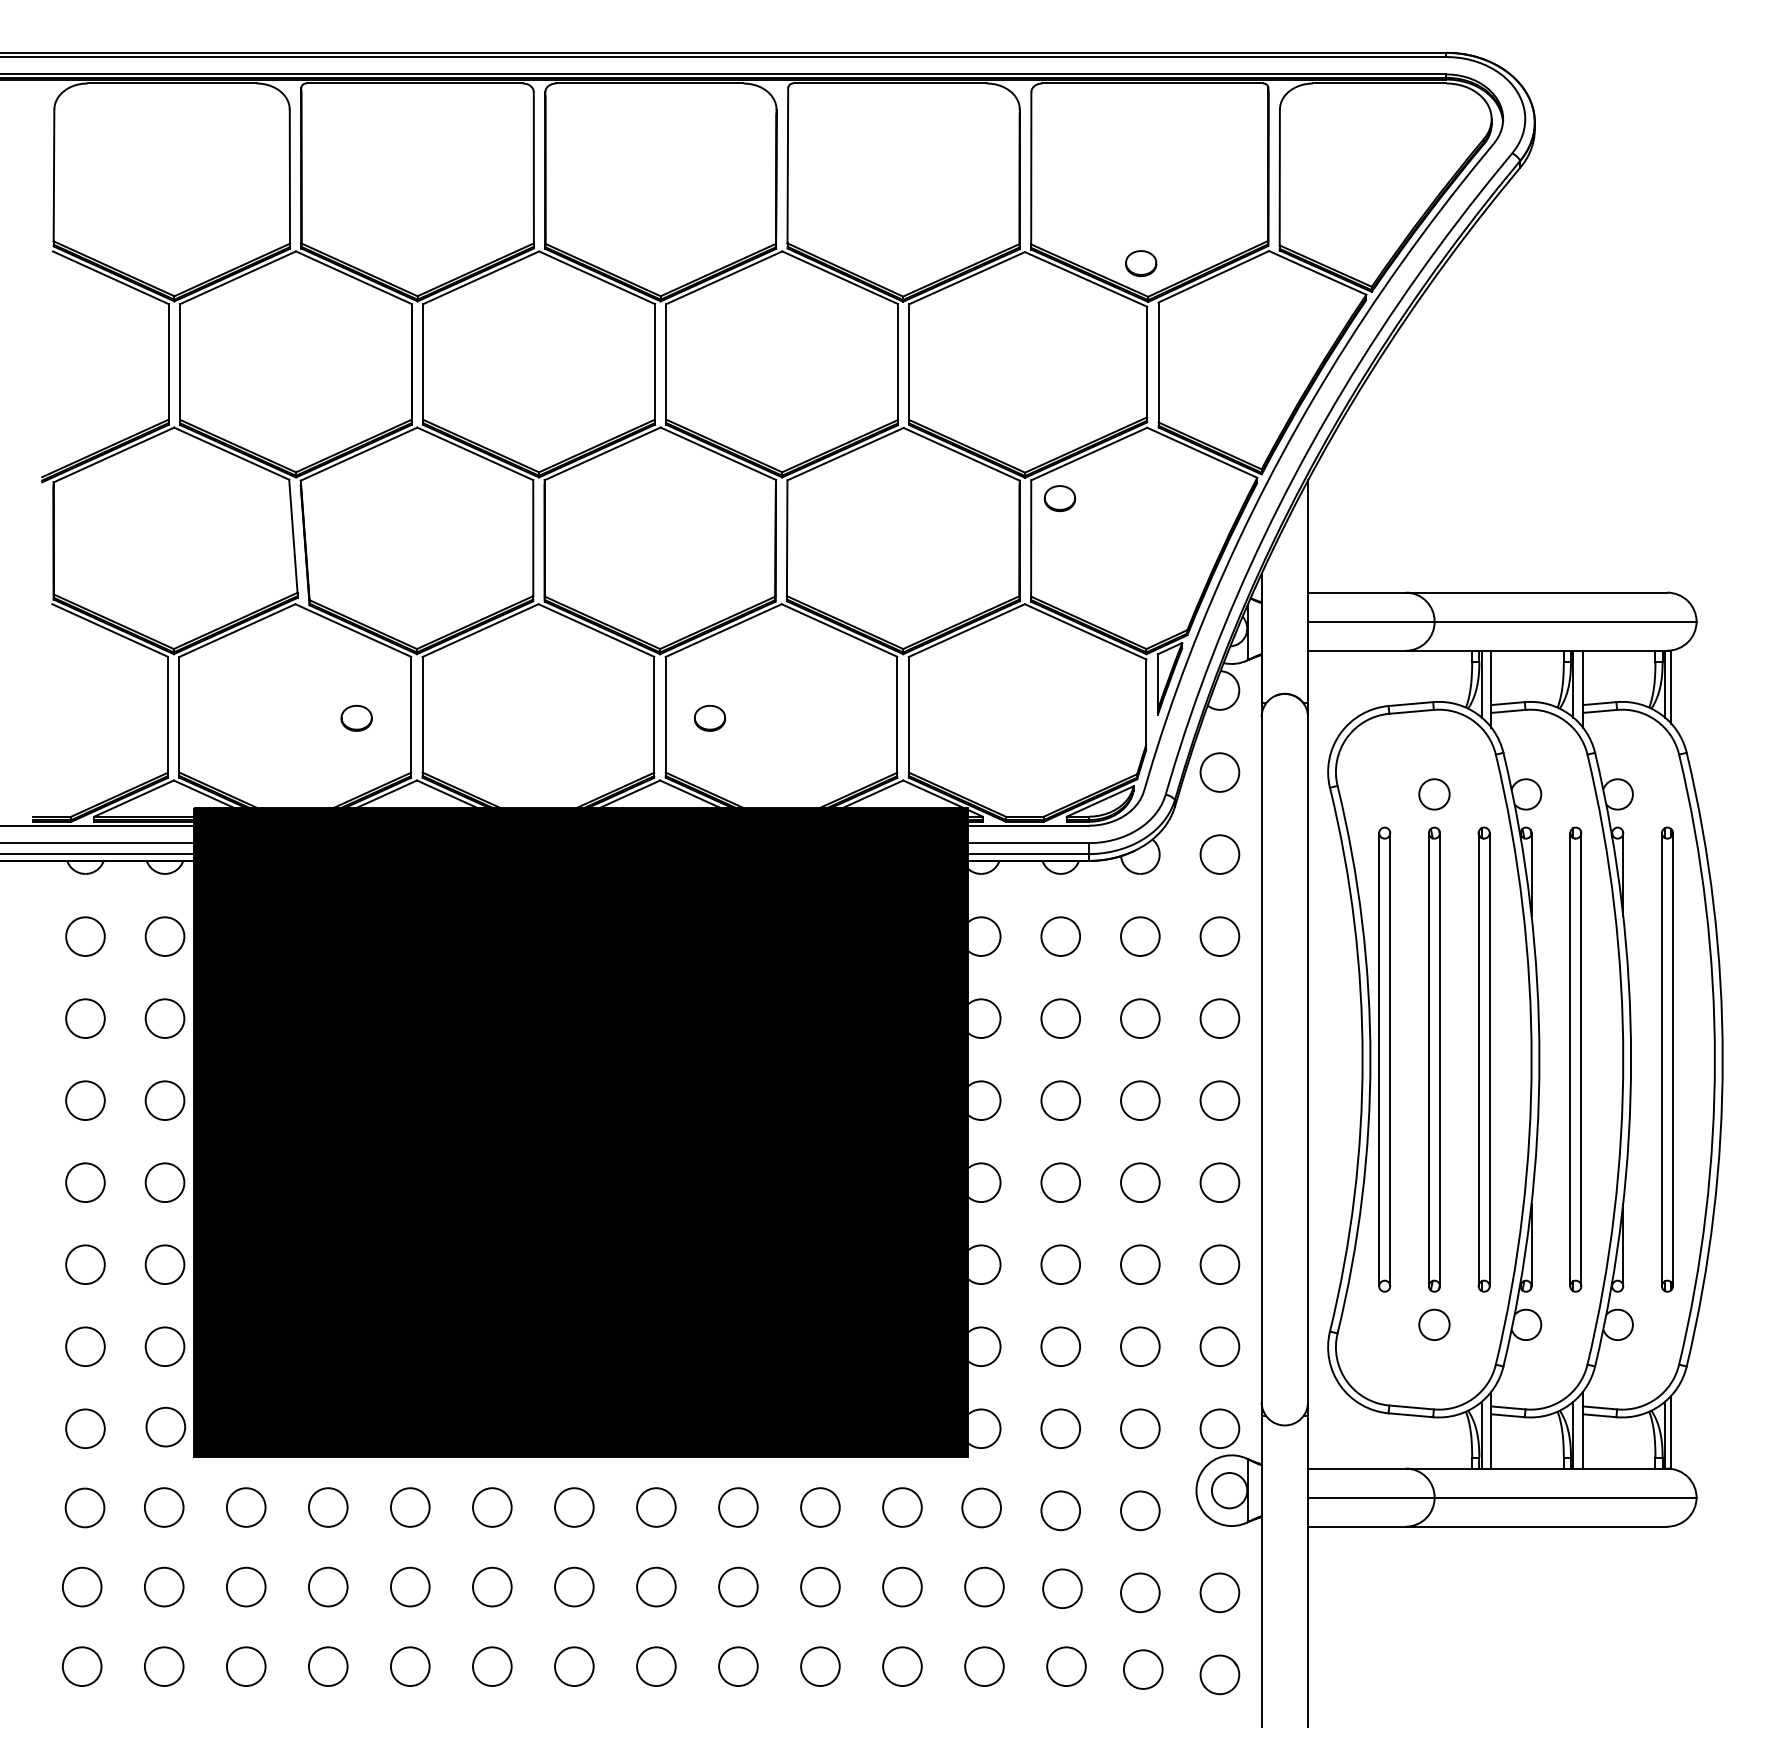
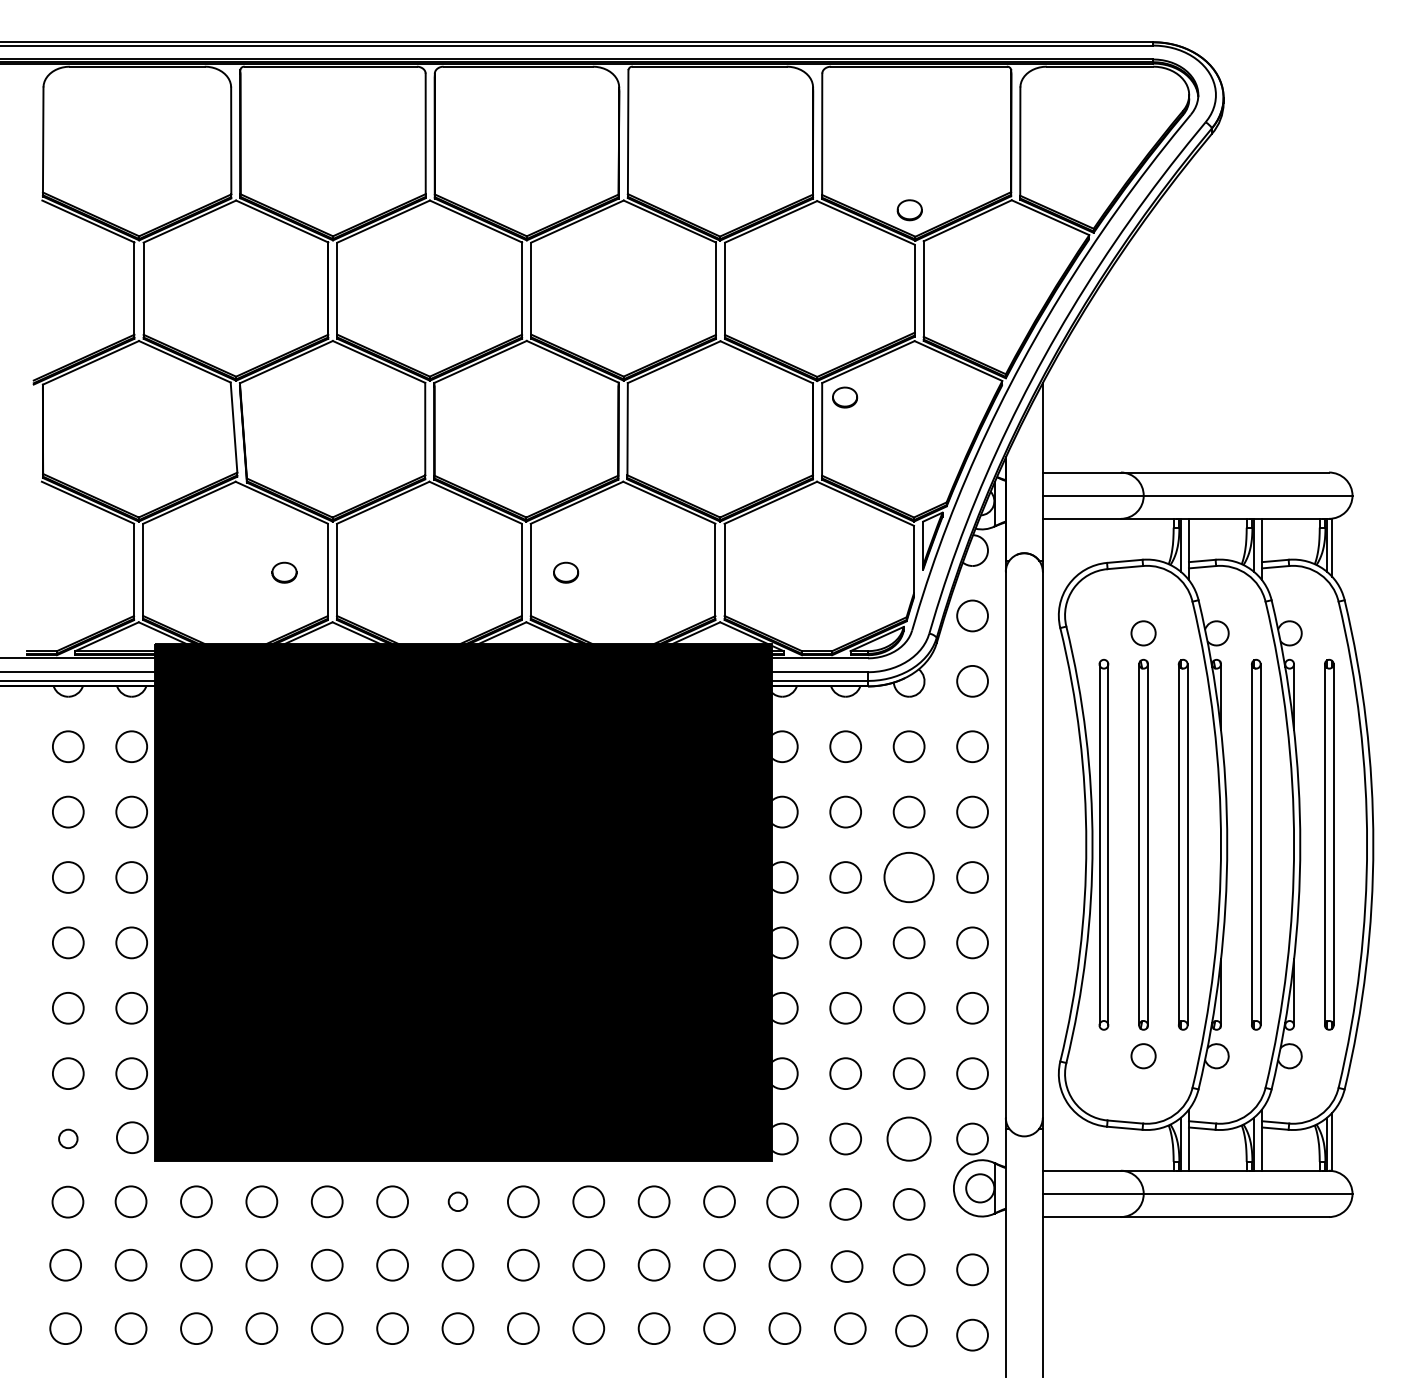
circle: (1140, 1100) -> (909, 877), size x1.6
circle: (85, 1428) -> (68, 1138), size x0.6
circle: (1140, 1428) -> (909, 1138), size x1.4
circle: (574, 1507) -> (458, 1201), size x0.6

